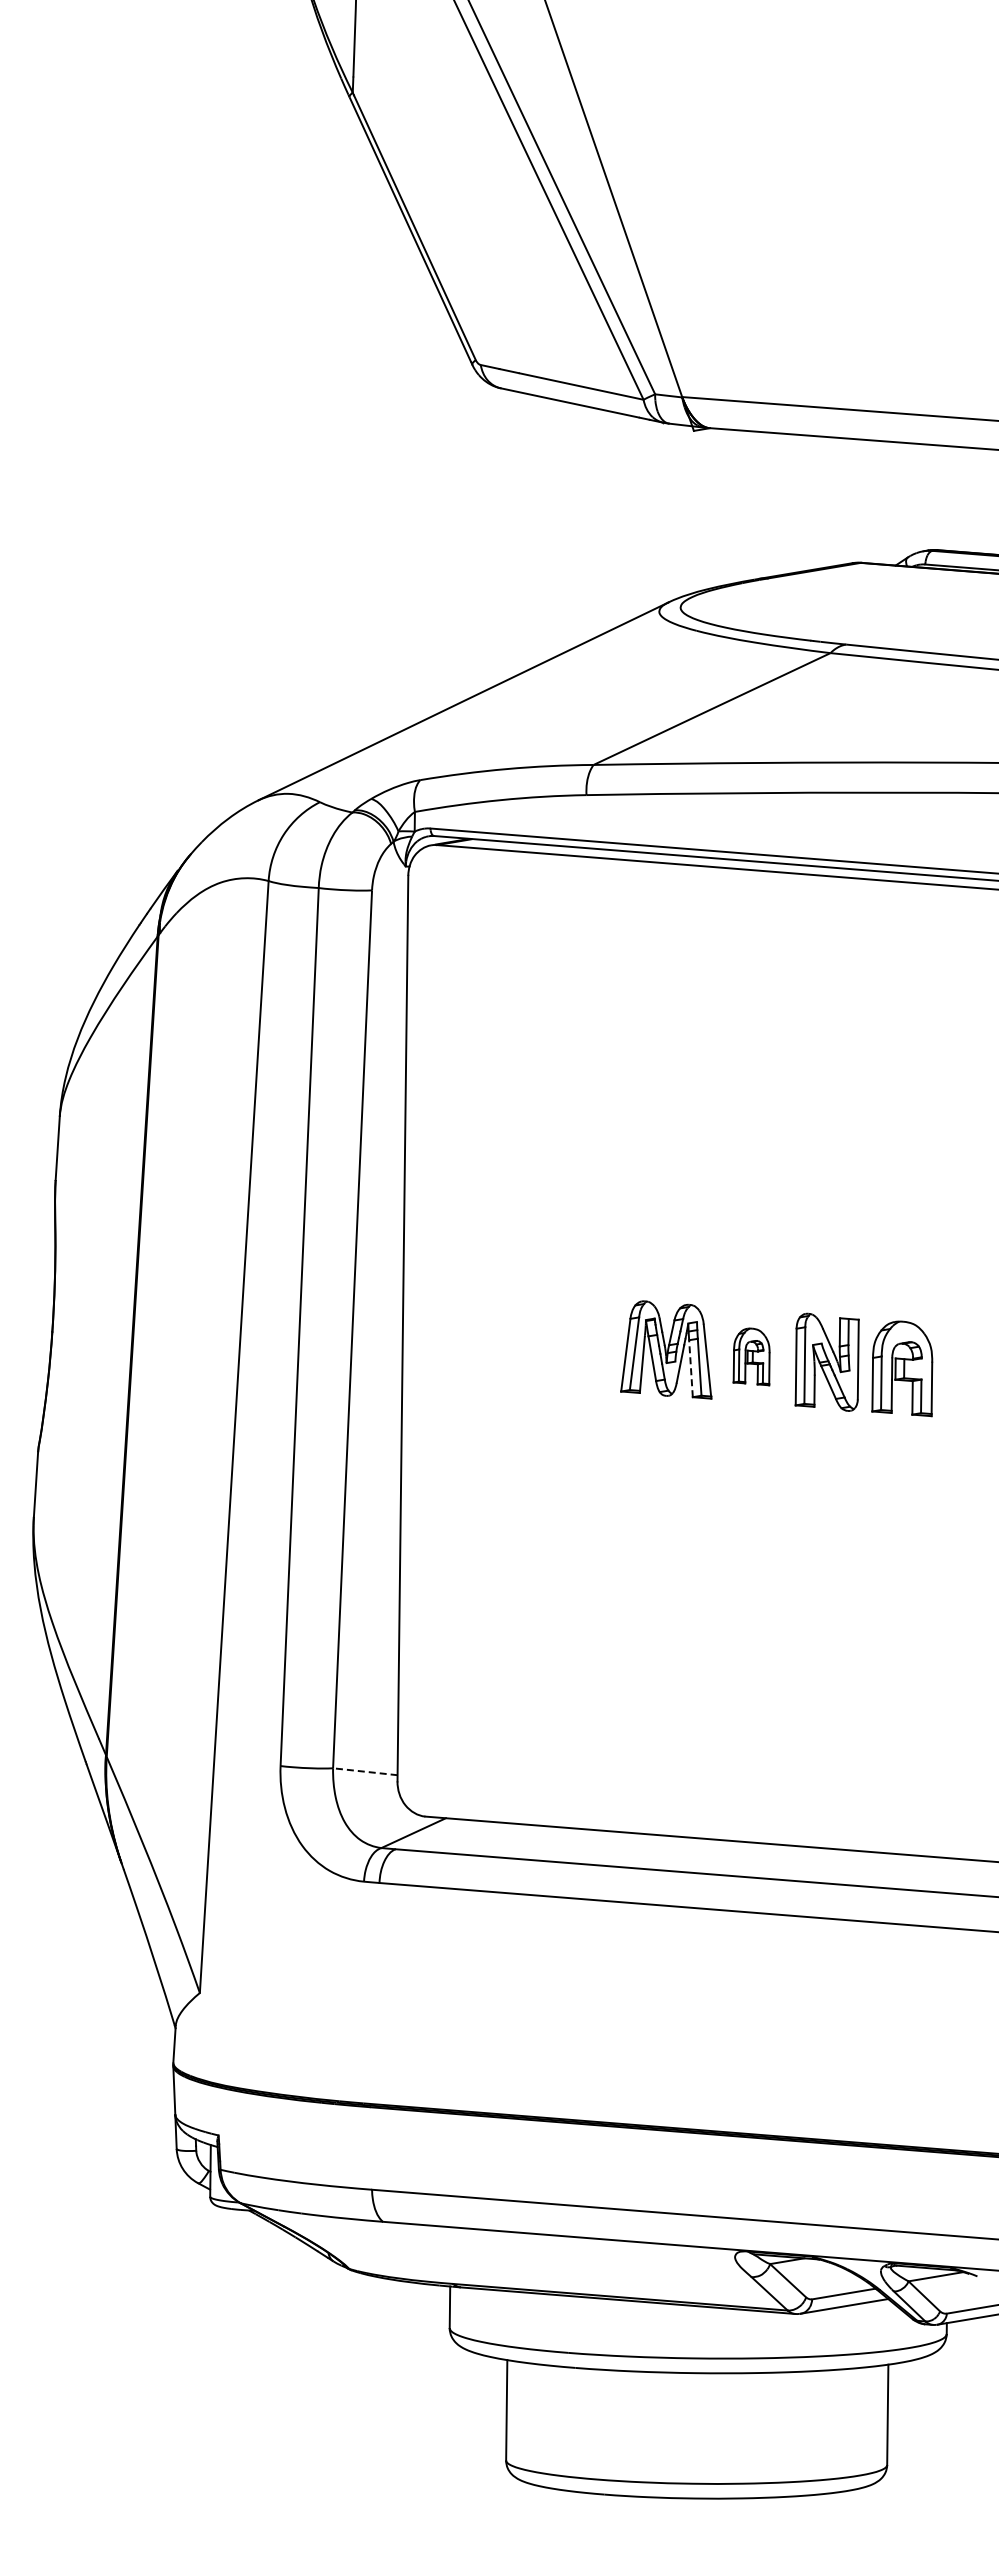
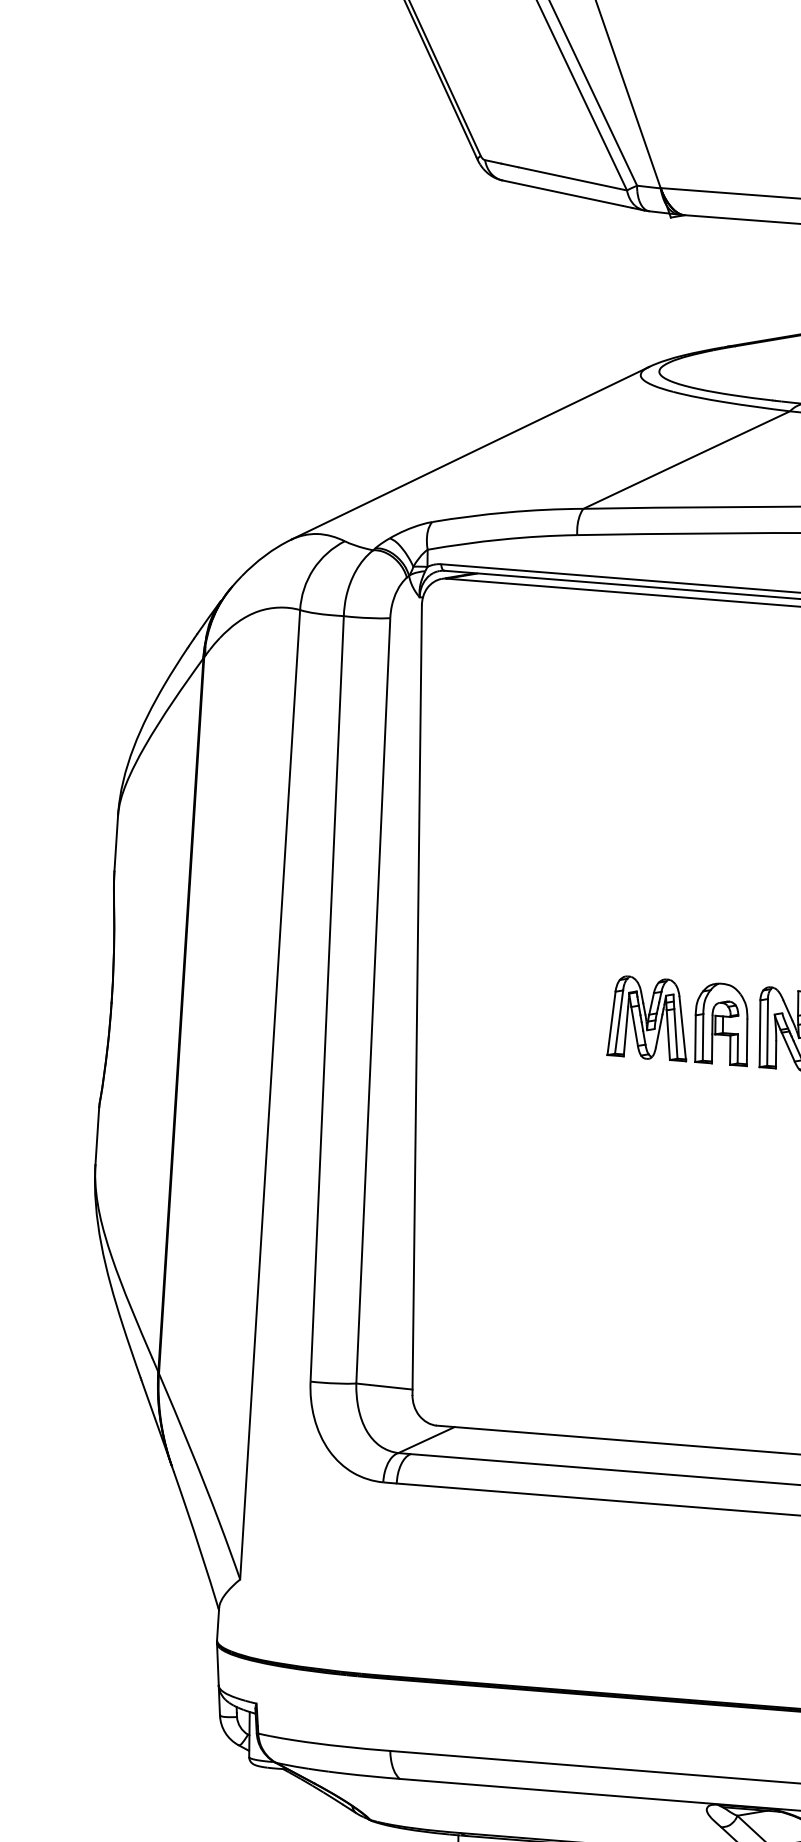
part: (751, 1356) -> (721, 1024), size x1.67
line: (690, 1368) -> (667, 1034), dashed -> solid
line: (364, 1771) -> (383, 1386), dashed -> solid

